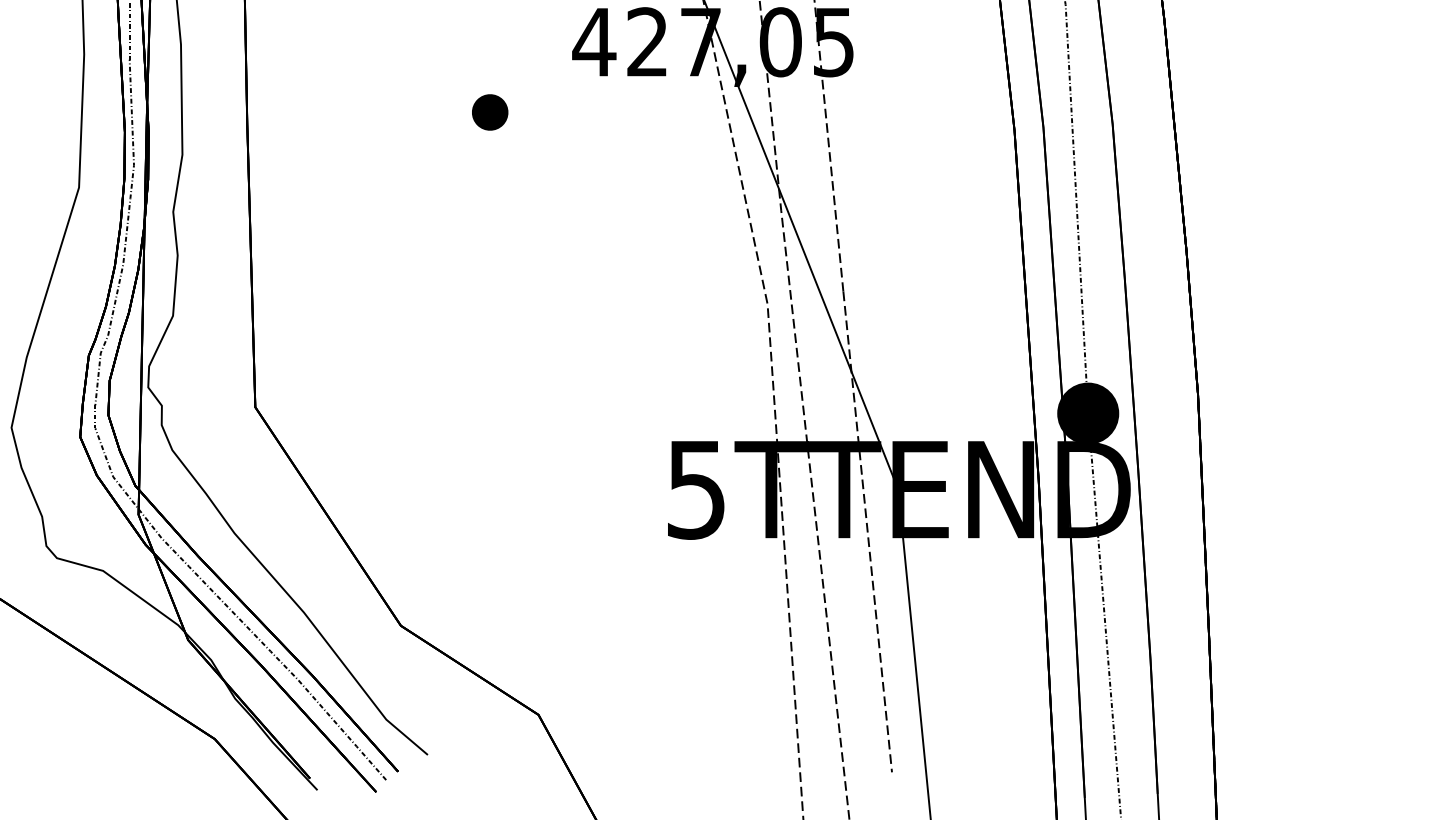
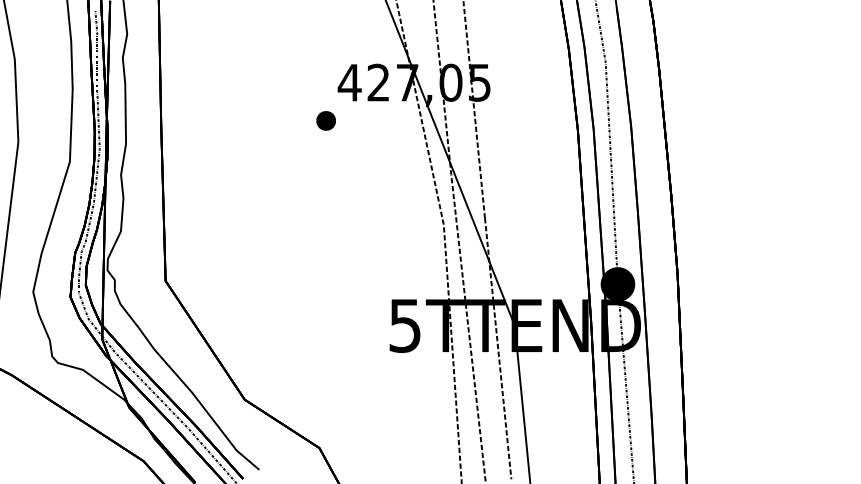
part: (488, 111) -> (325, 120), moved

